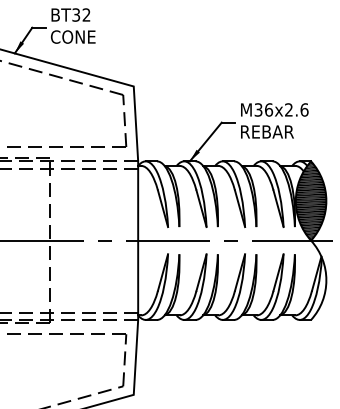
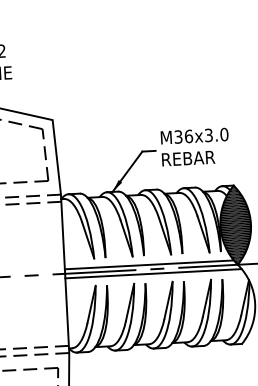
text: (296, 109) -> (216, 134), M36x2.6 -> M36x3.0
line: (222, 236) -> (149, 265), added
line: (226, 245) -> (153, 274), added

